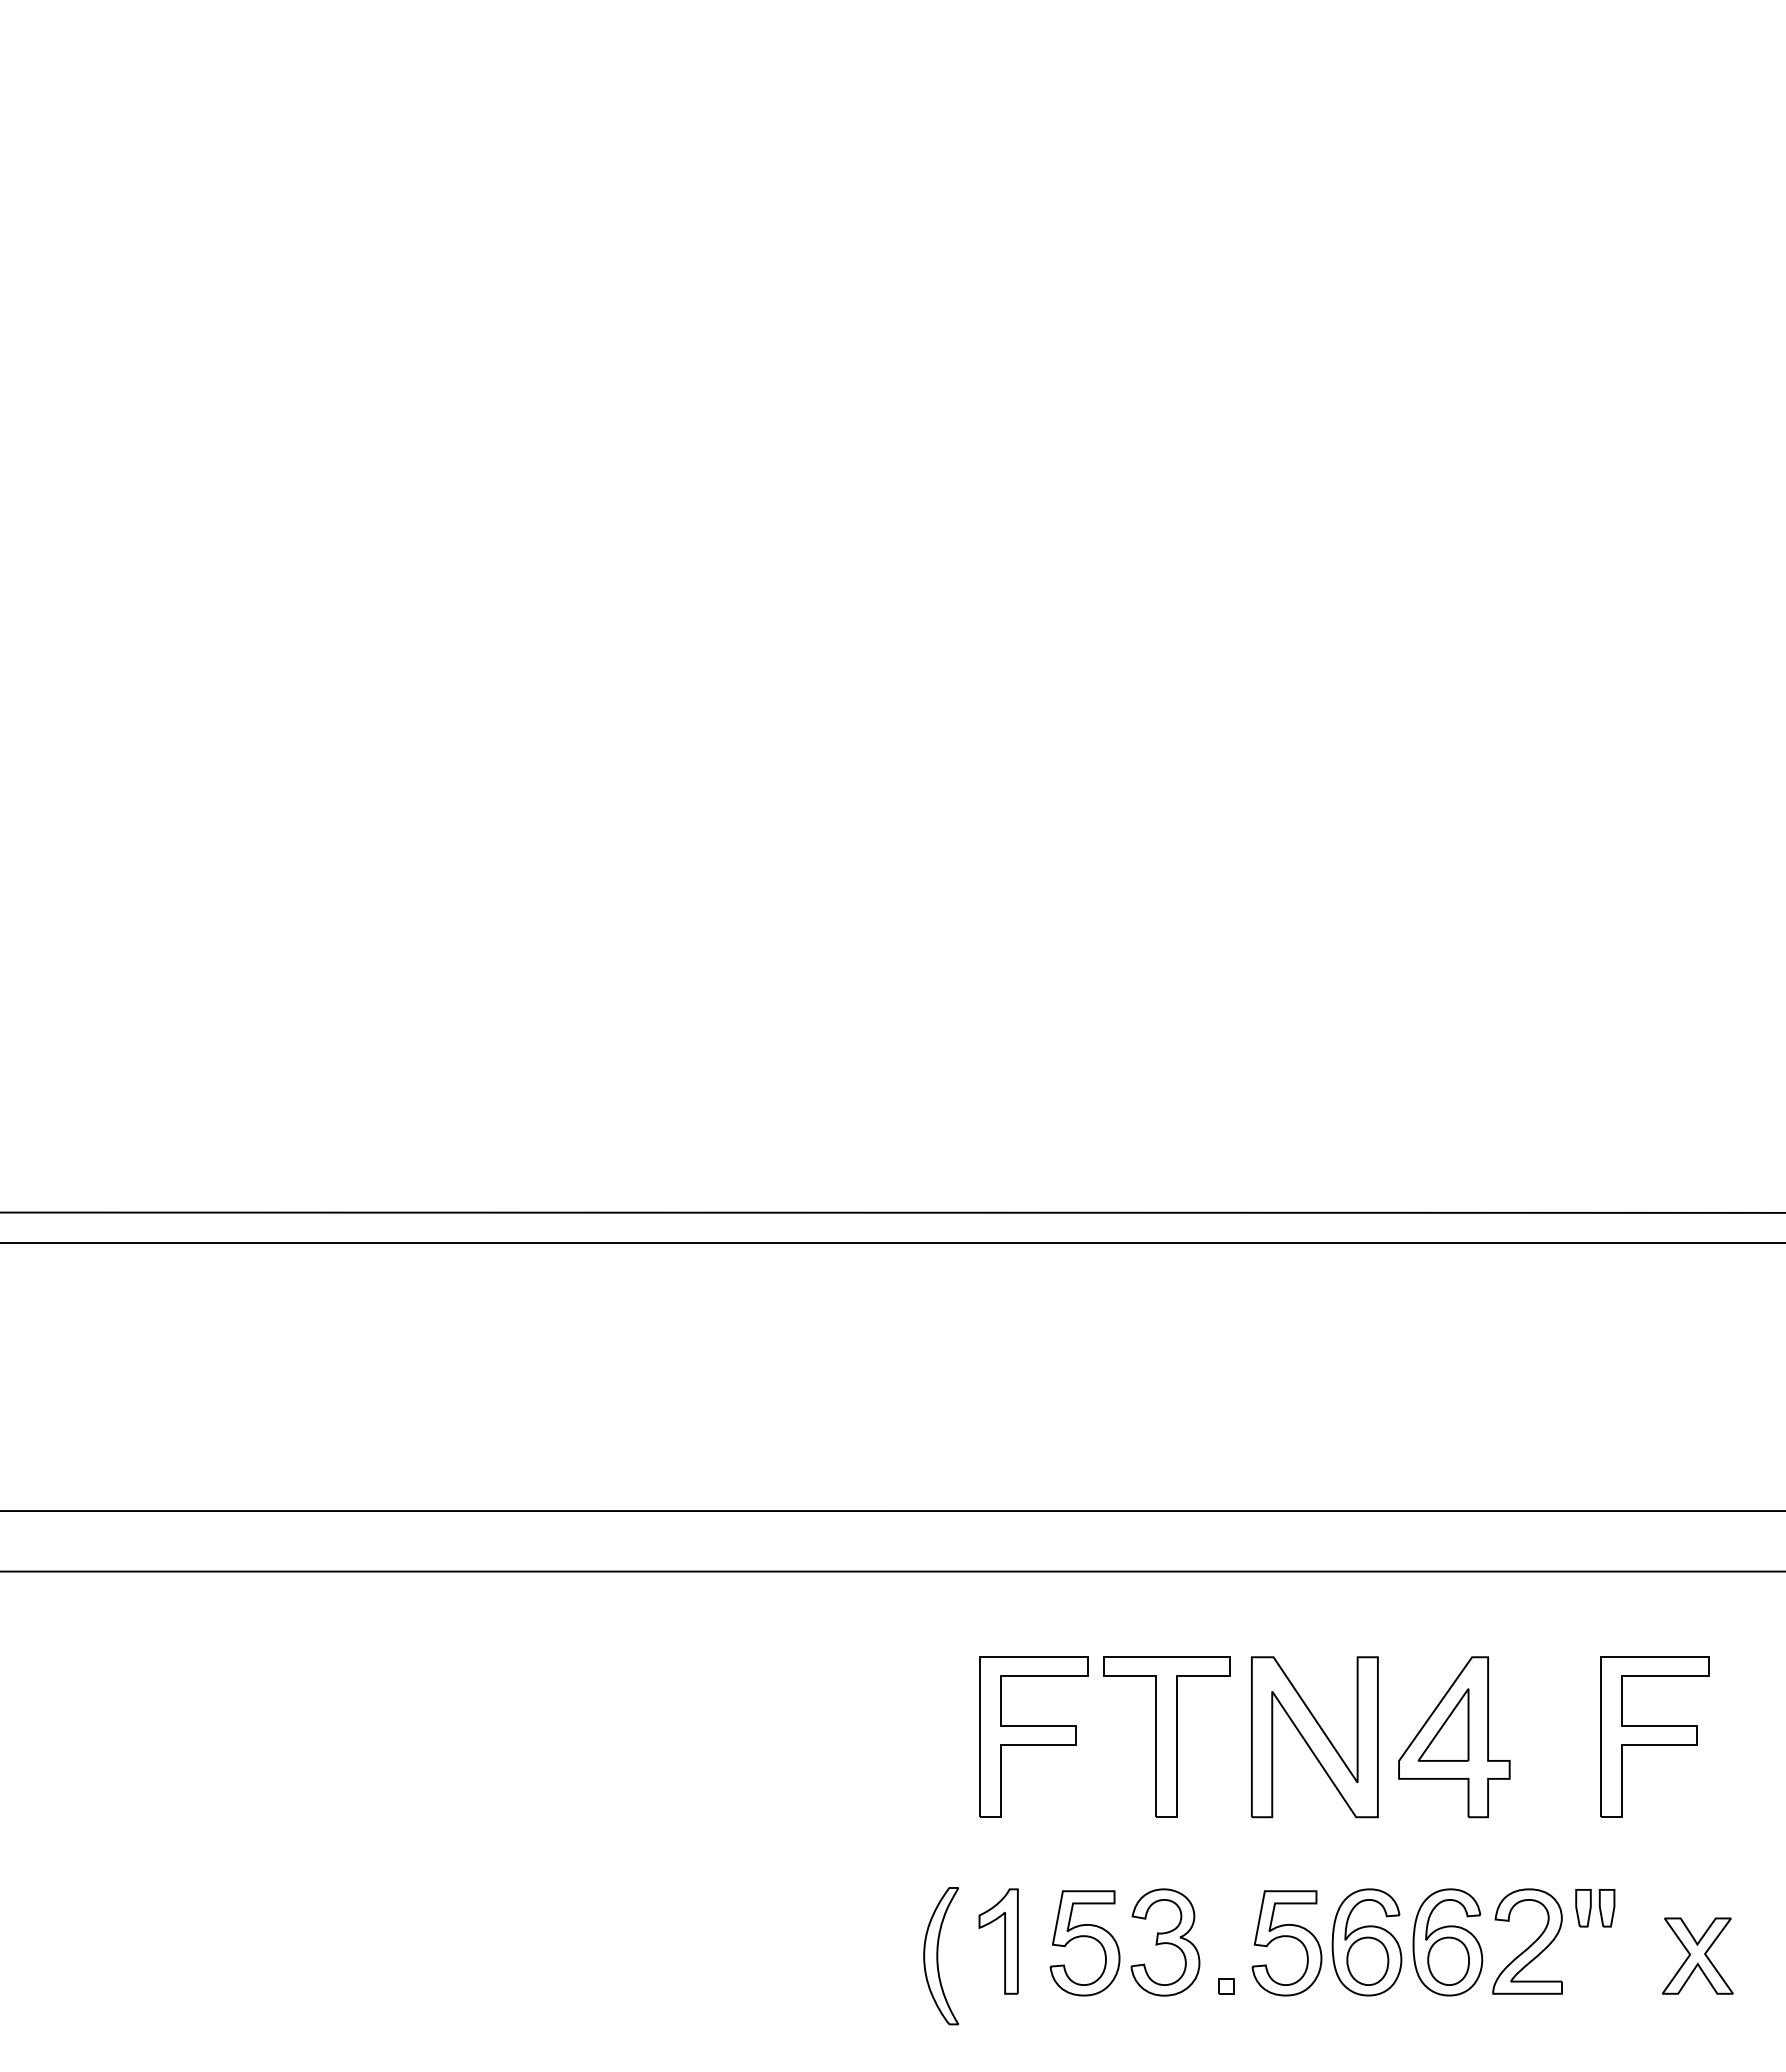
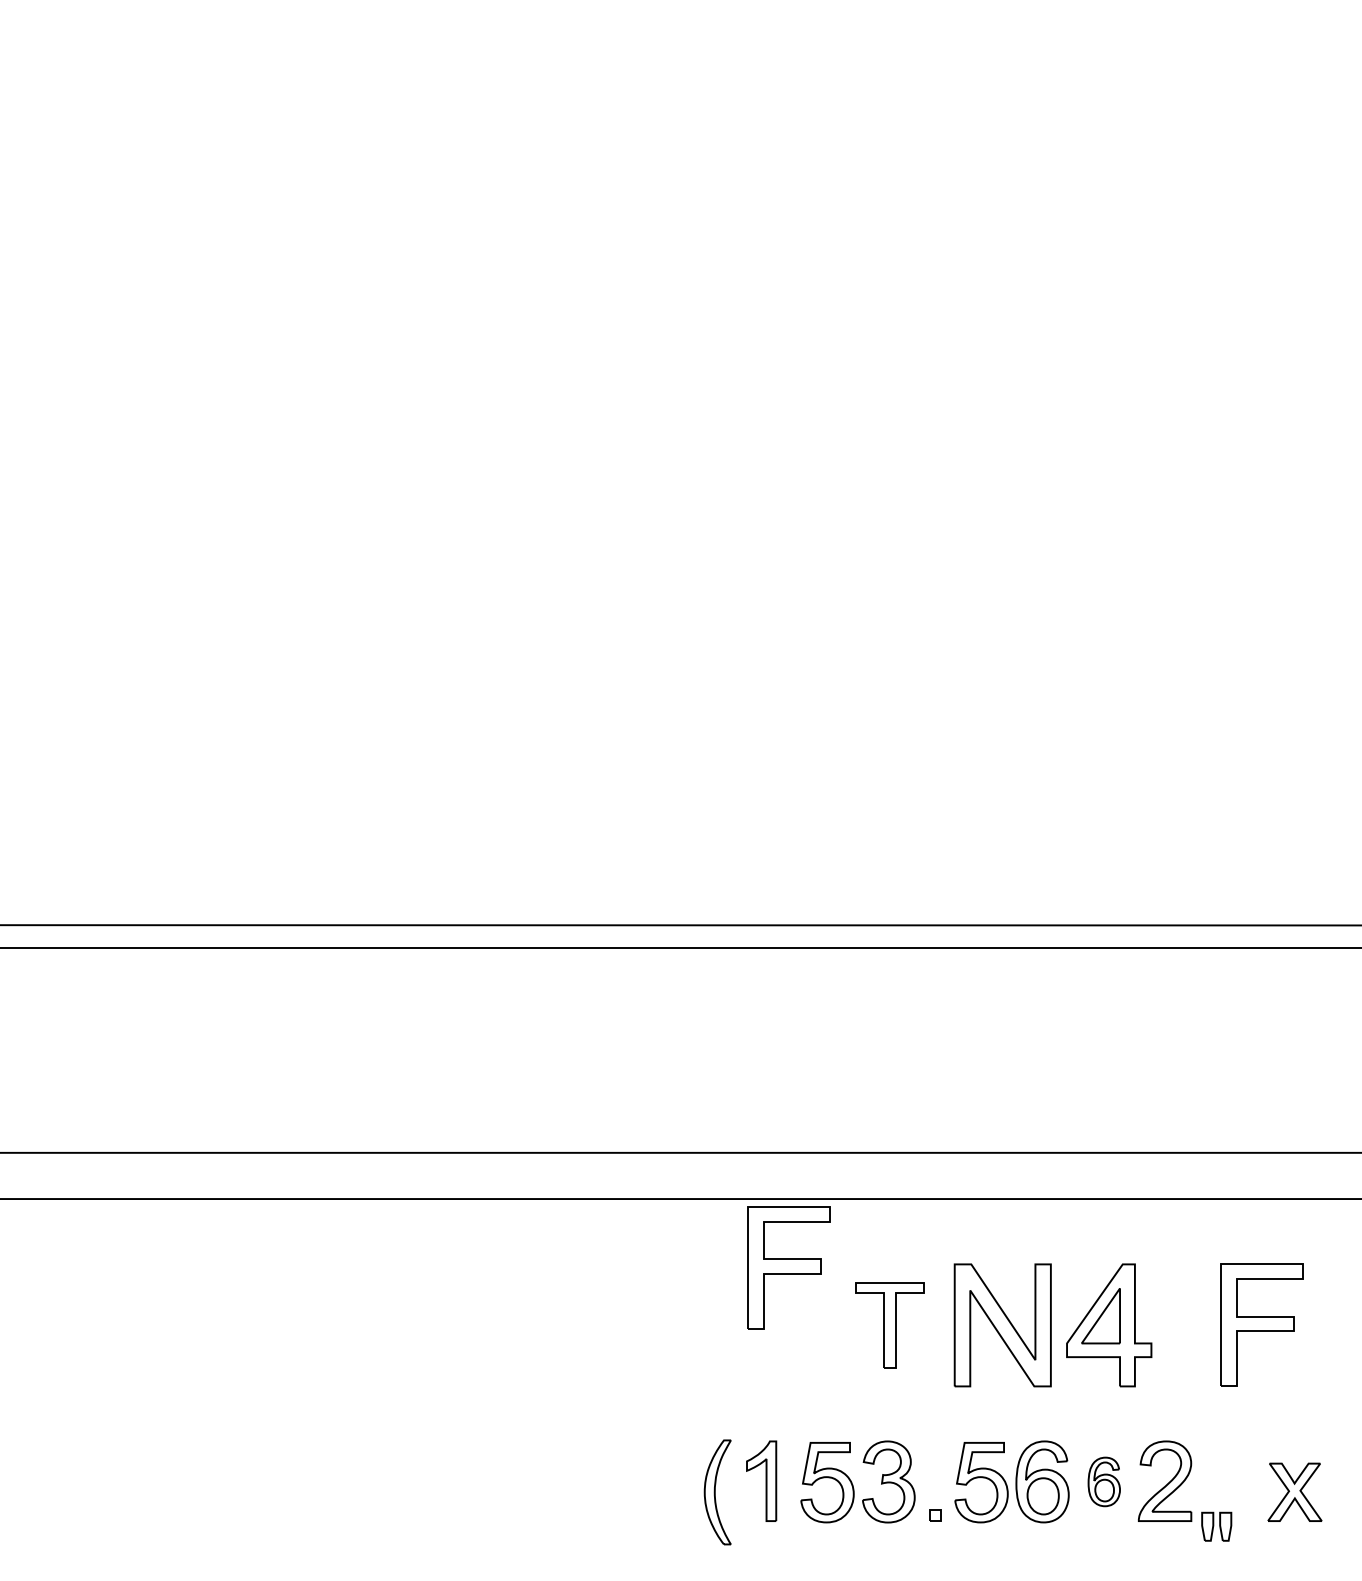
part: (1033, 1736) -> (788, 1267), moved
part: (1166, 1736) -> (889, 1324), size x0.7
part: (1595, 1908) -> (1216, 1526), moved
part: (1447, 1942) -> (1103, 1481), size x0.6

